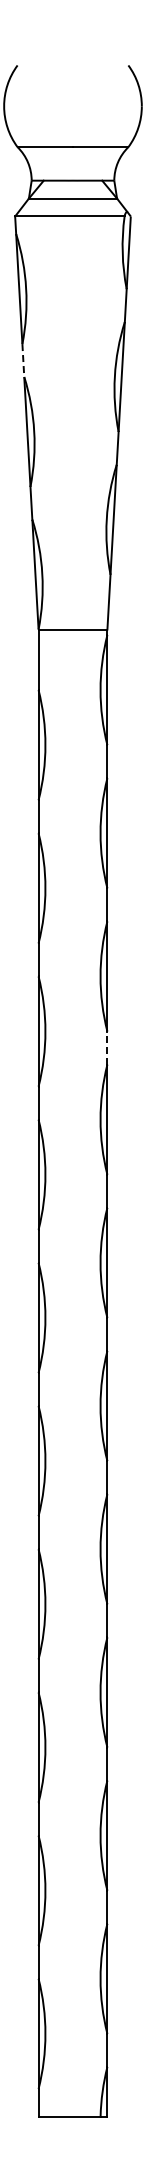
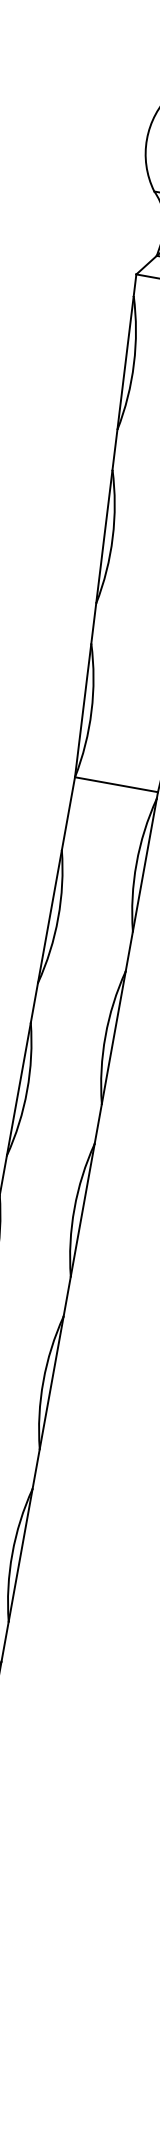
line: (23, 361) -> (114, 451), dashed -> solid
line: (107, 1048) -> (67, 1297), dashed -> solid

